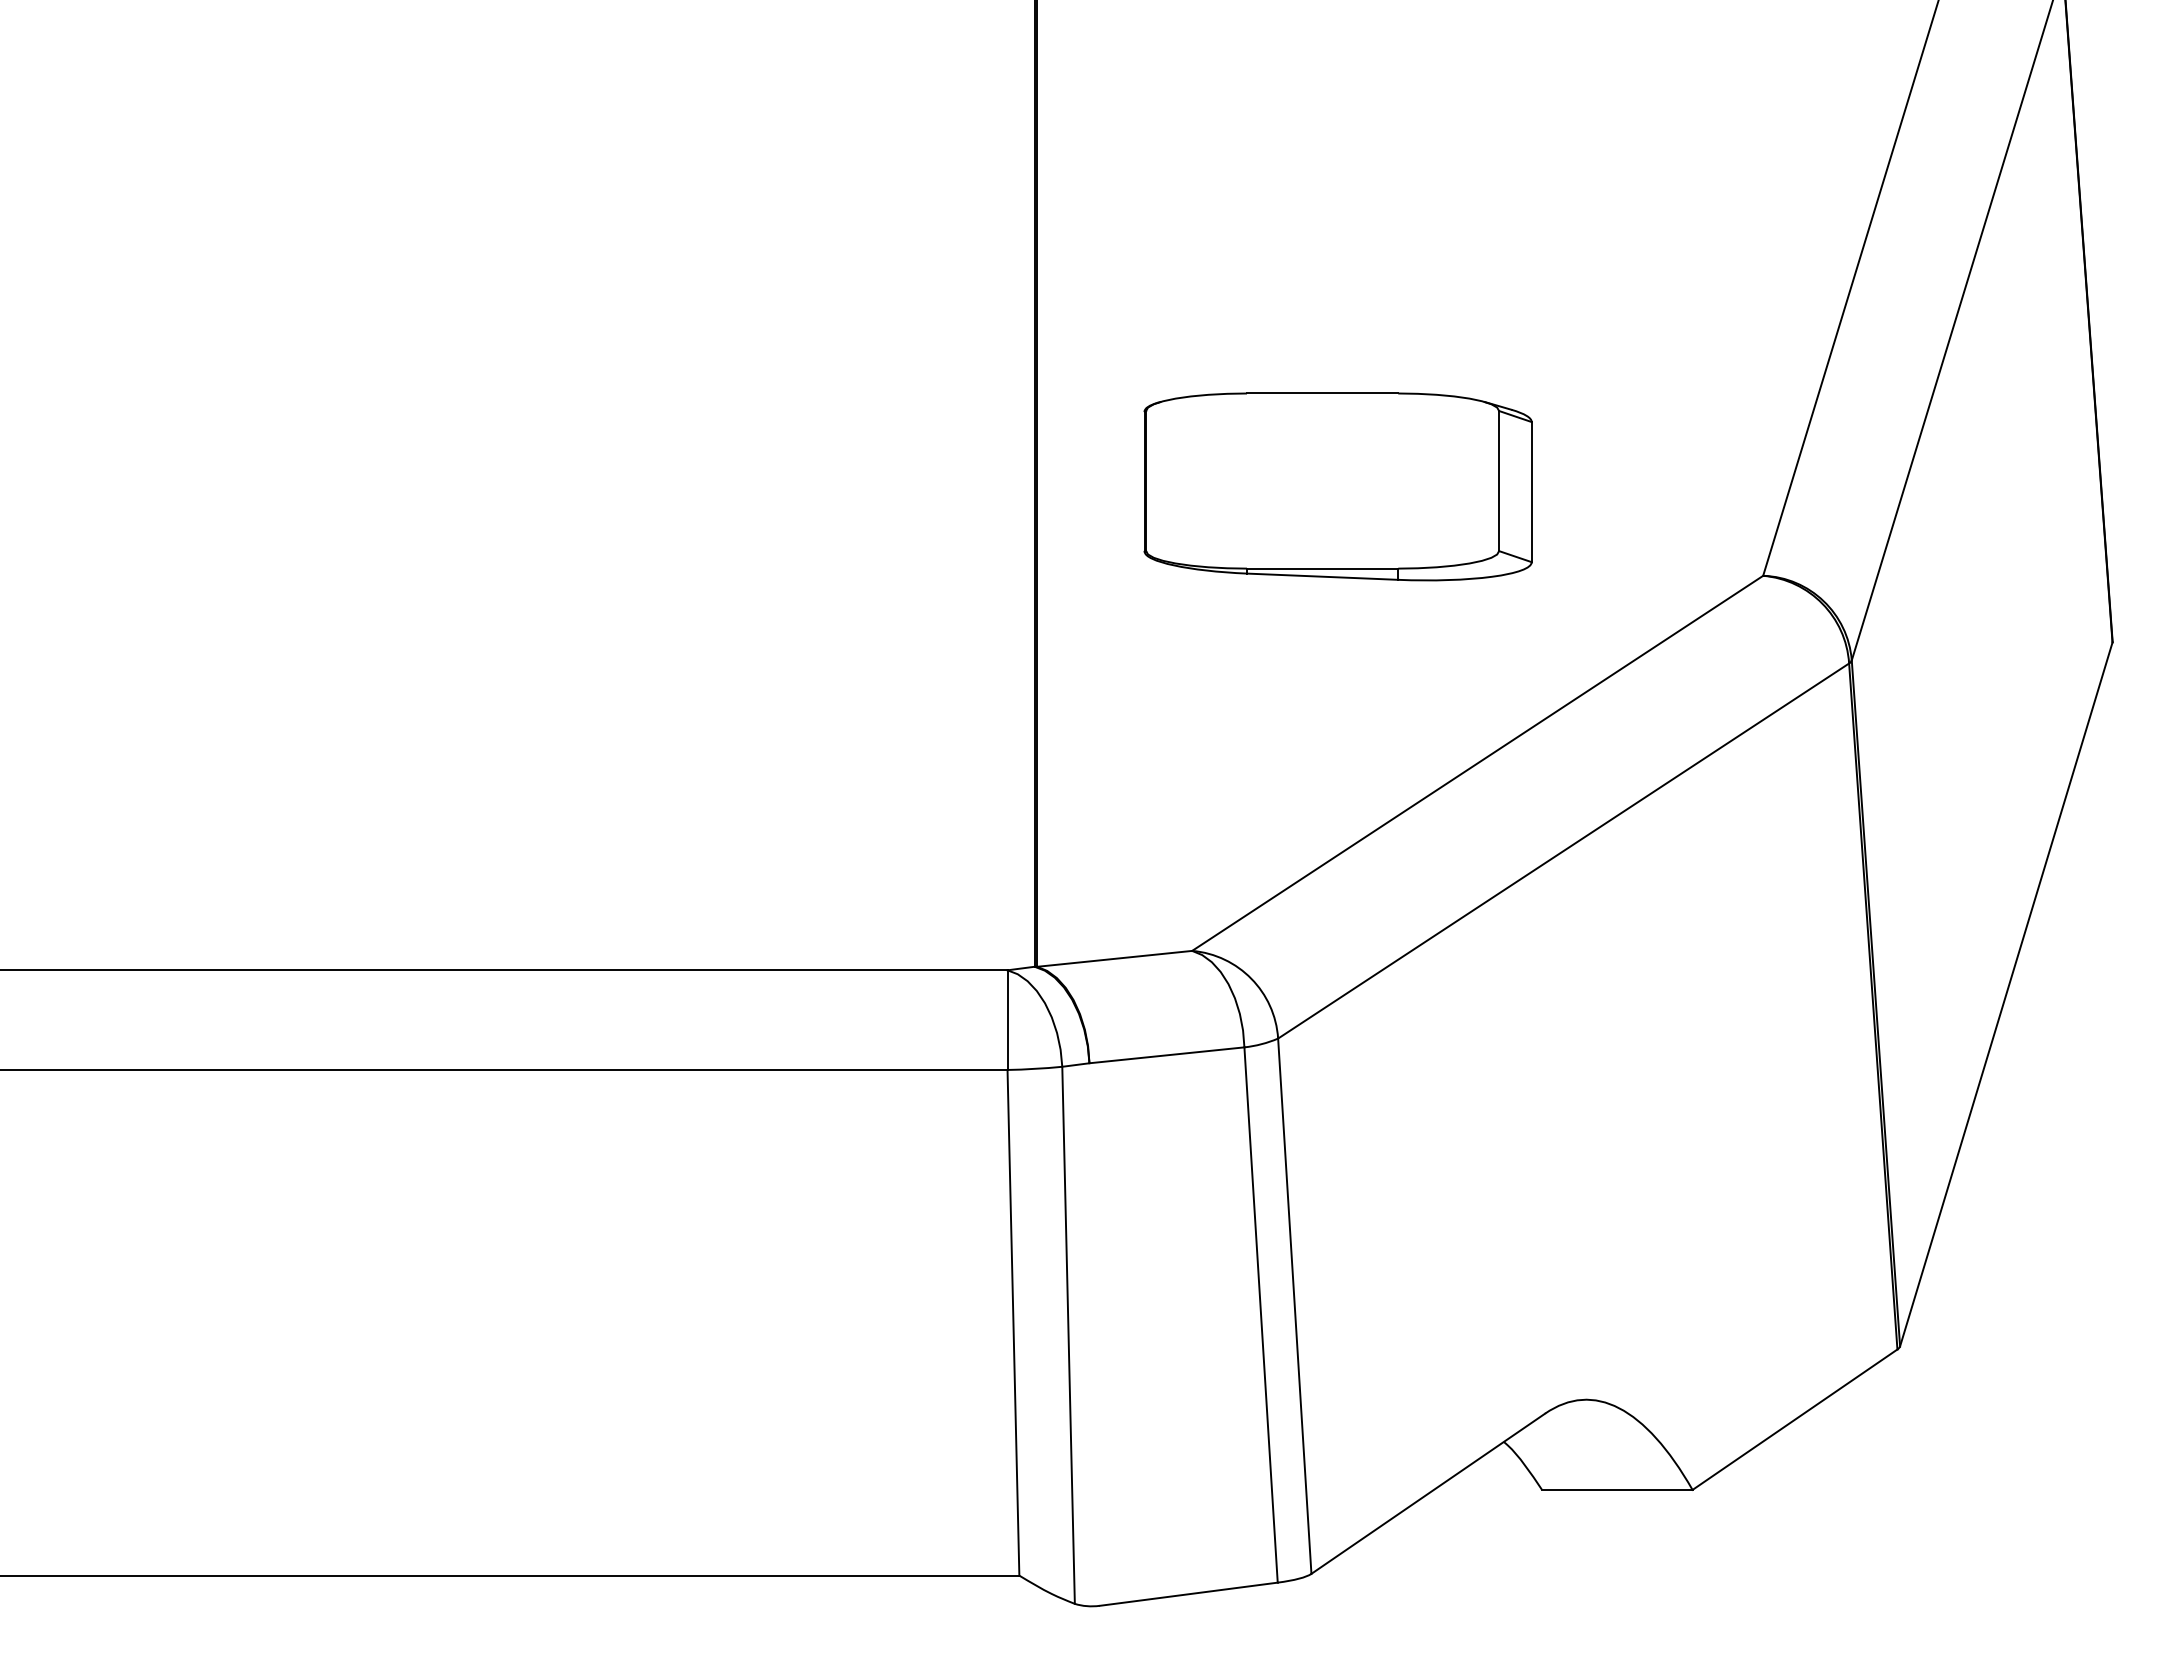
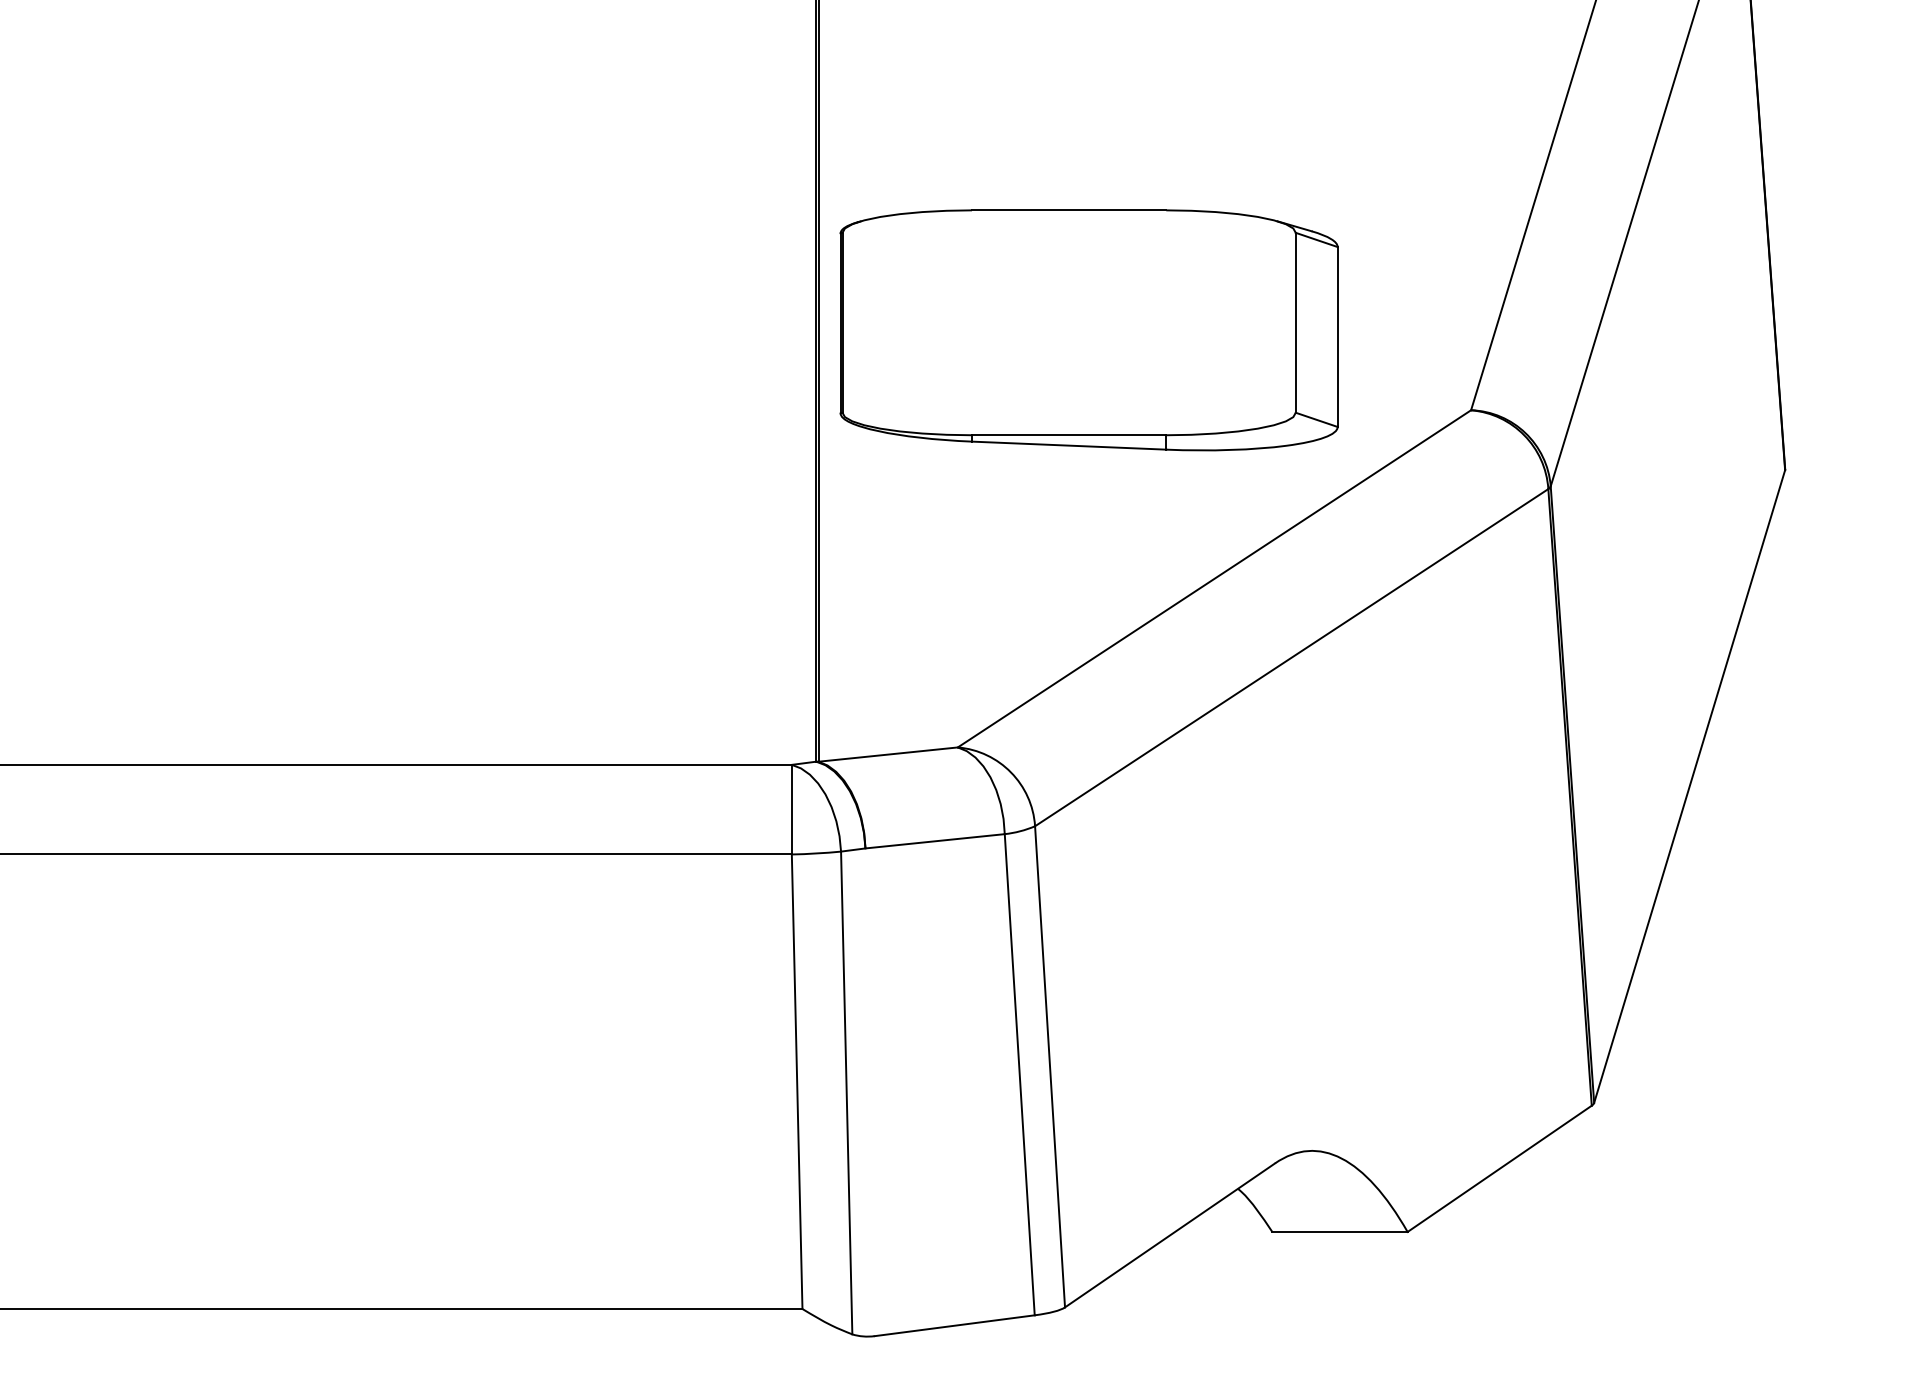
part: (1337, 486) -> (1088, 329), size x1.43

